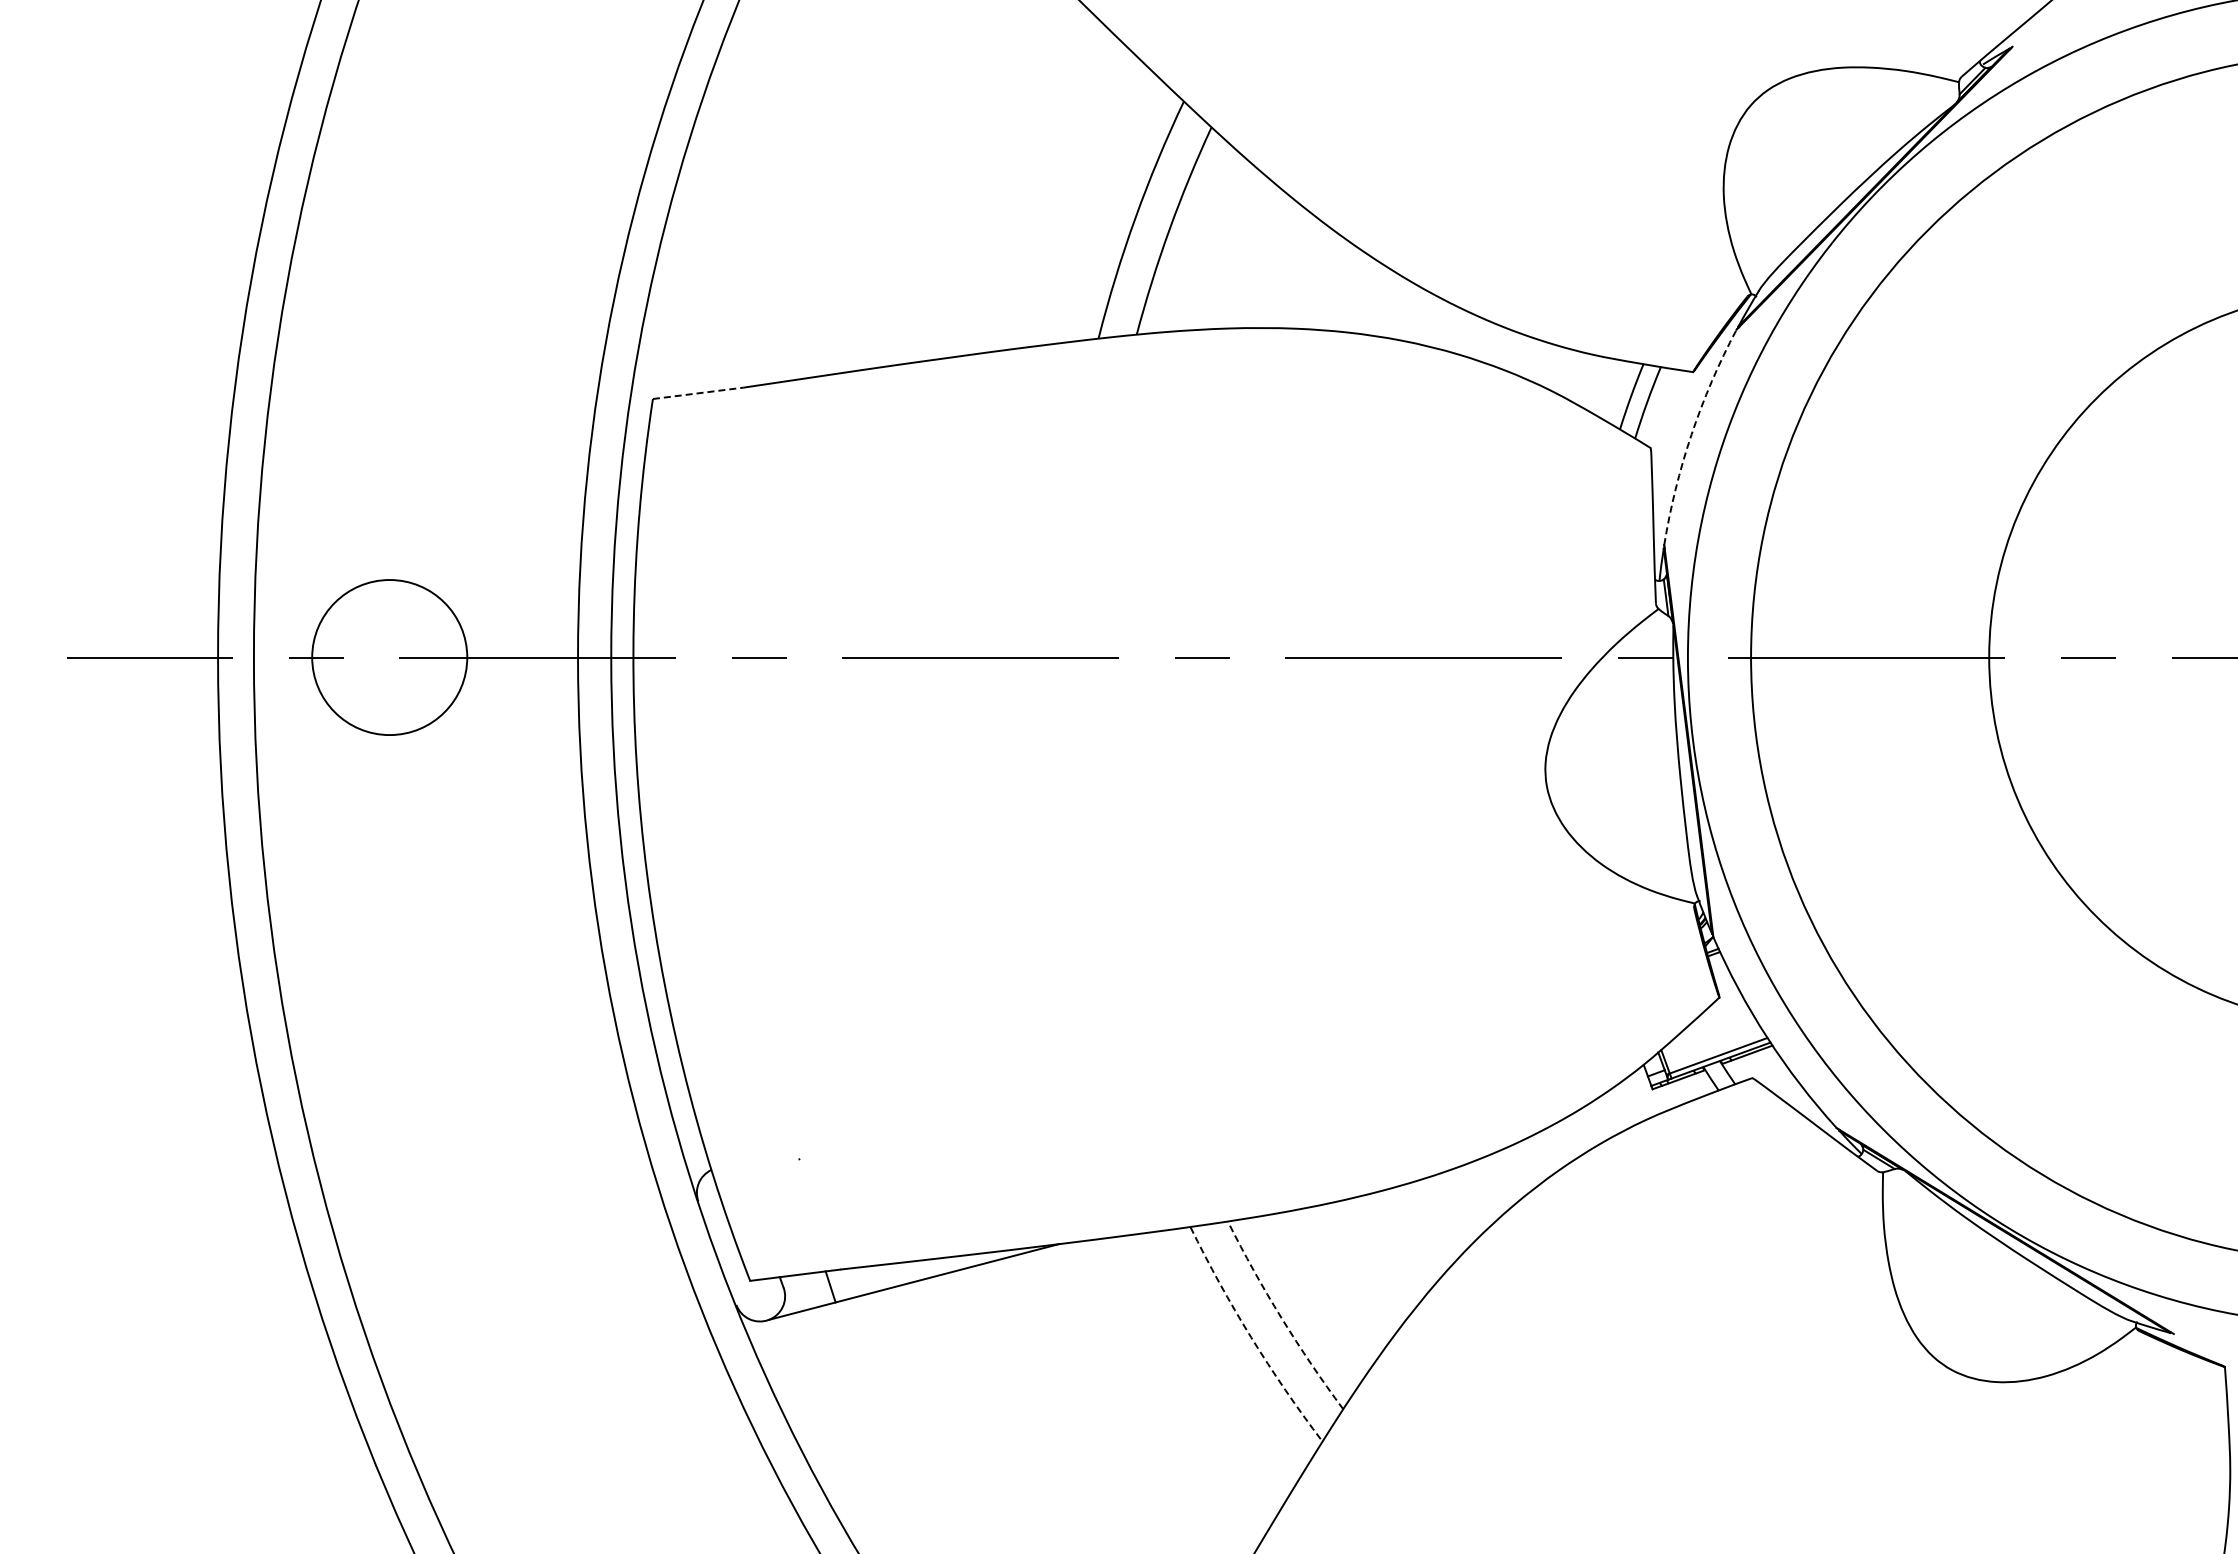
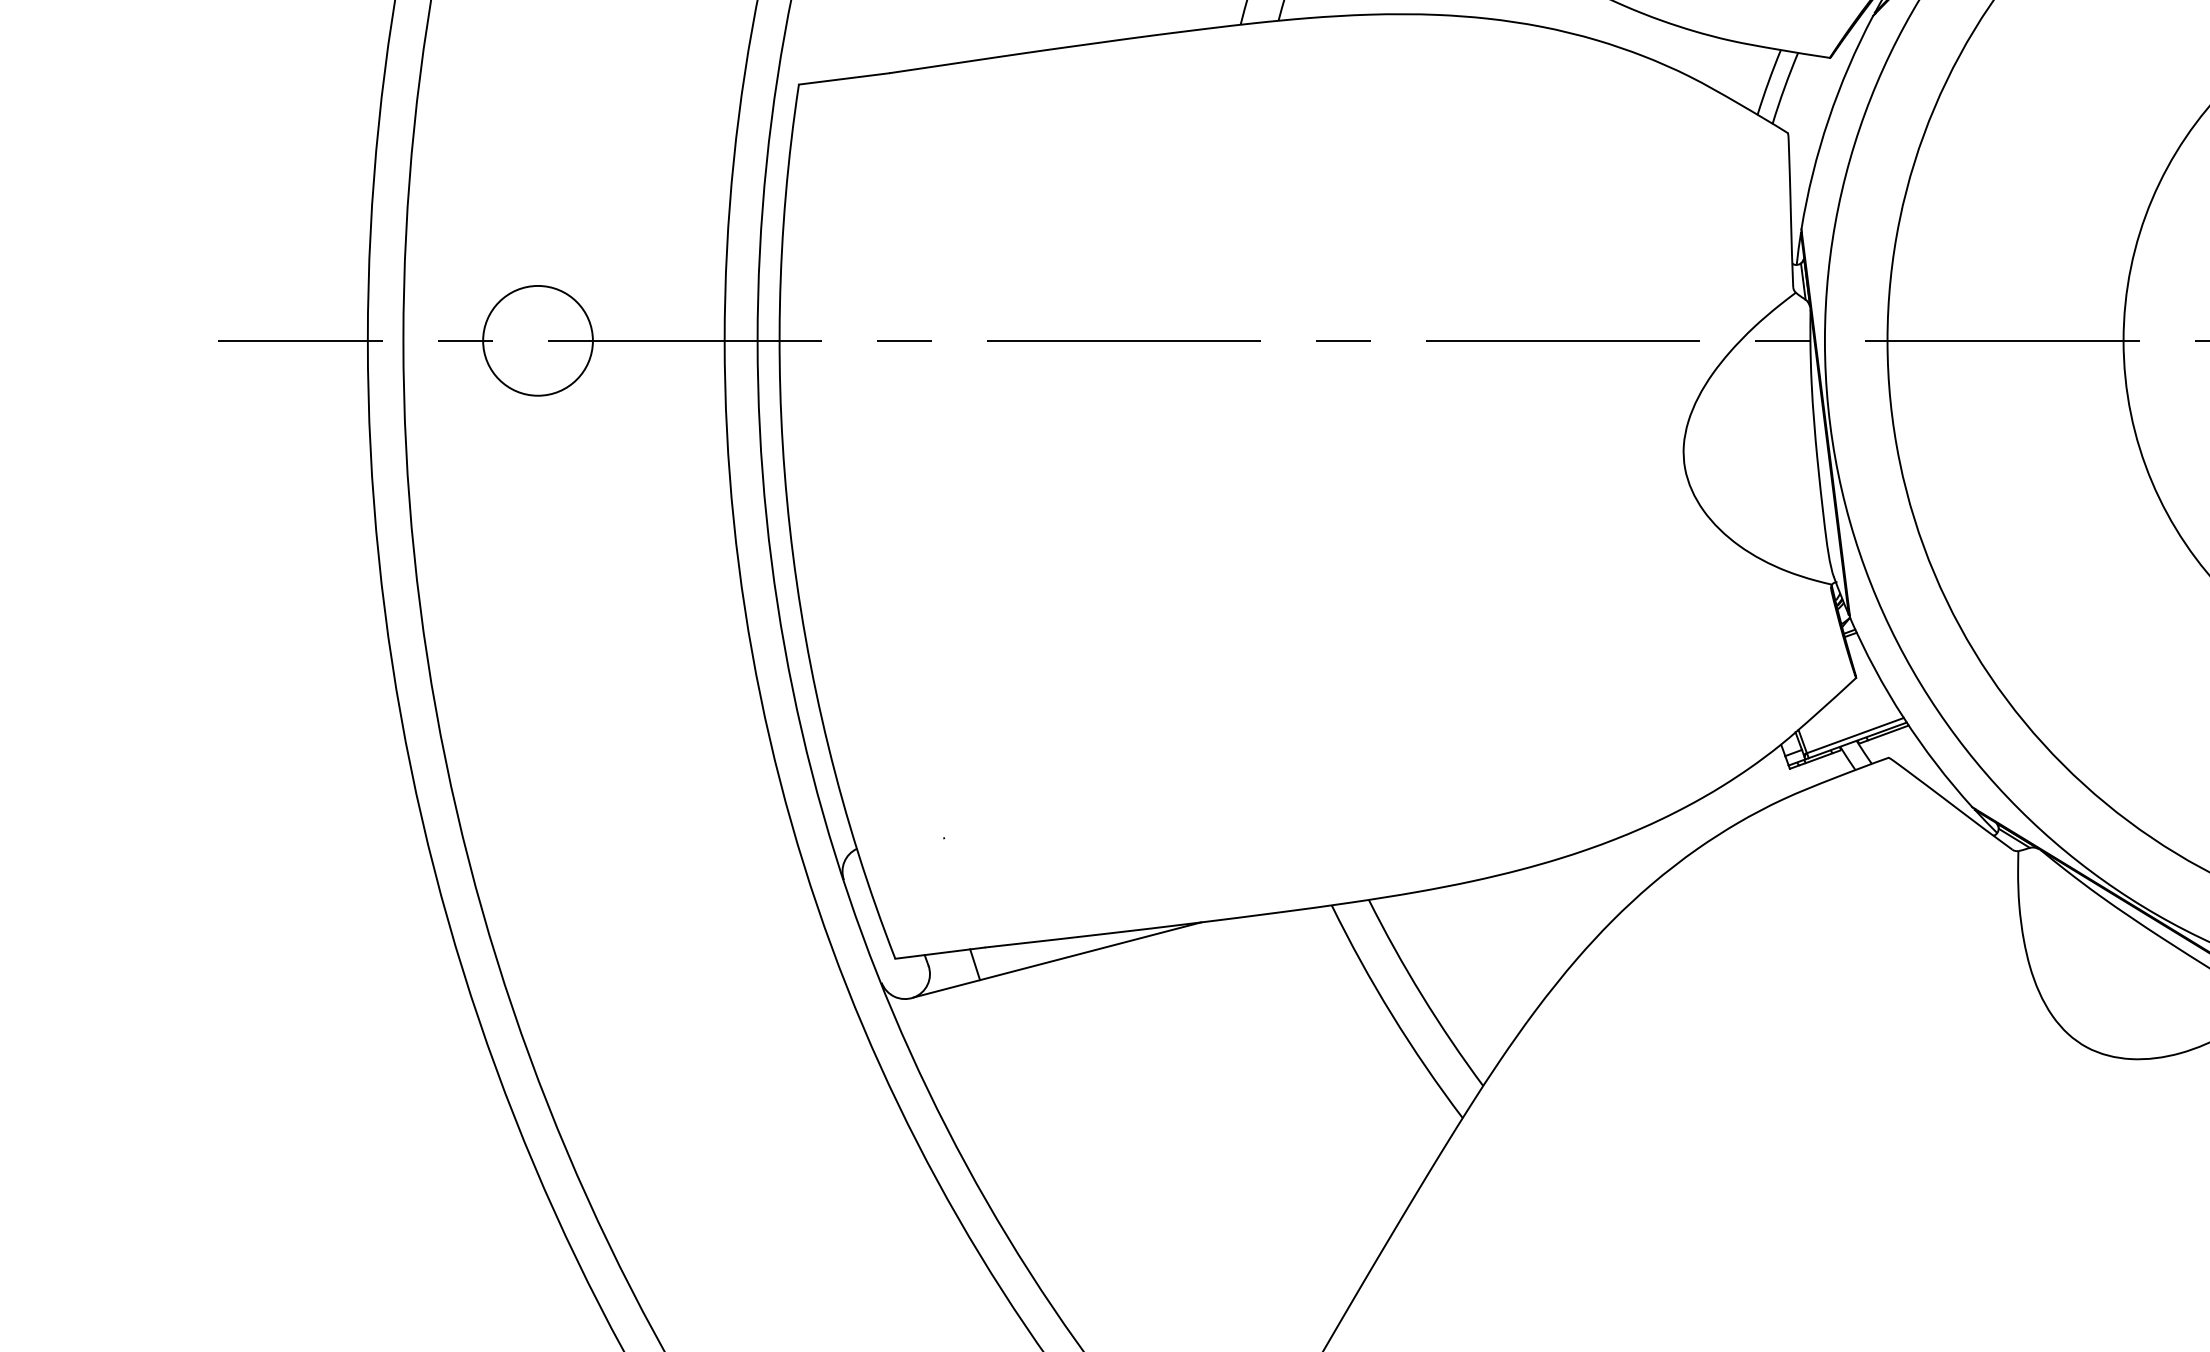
line: (698, 393) -> (844, 79), dashed -> solid
arc: (1691, 434) -> (1828, 119), dashed -> solid
circle: (389, 657) -> (537, 340), size x0.71
arc: (1281, 1318) -> (1422, 996), dashed -> solid
arc: (1251, 1337) -> (1392, 1014), dashed -> solid

